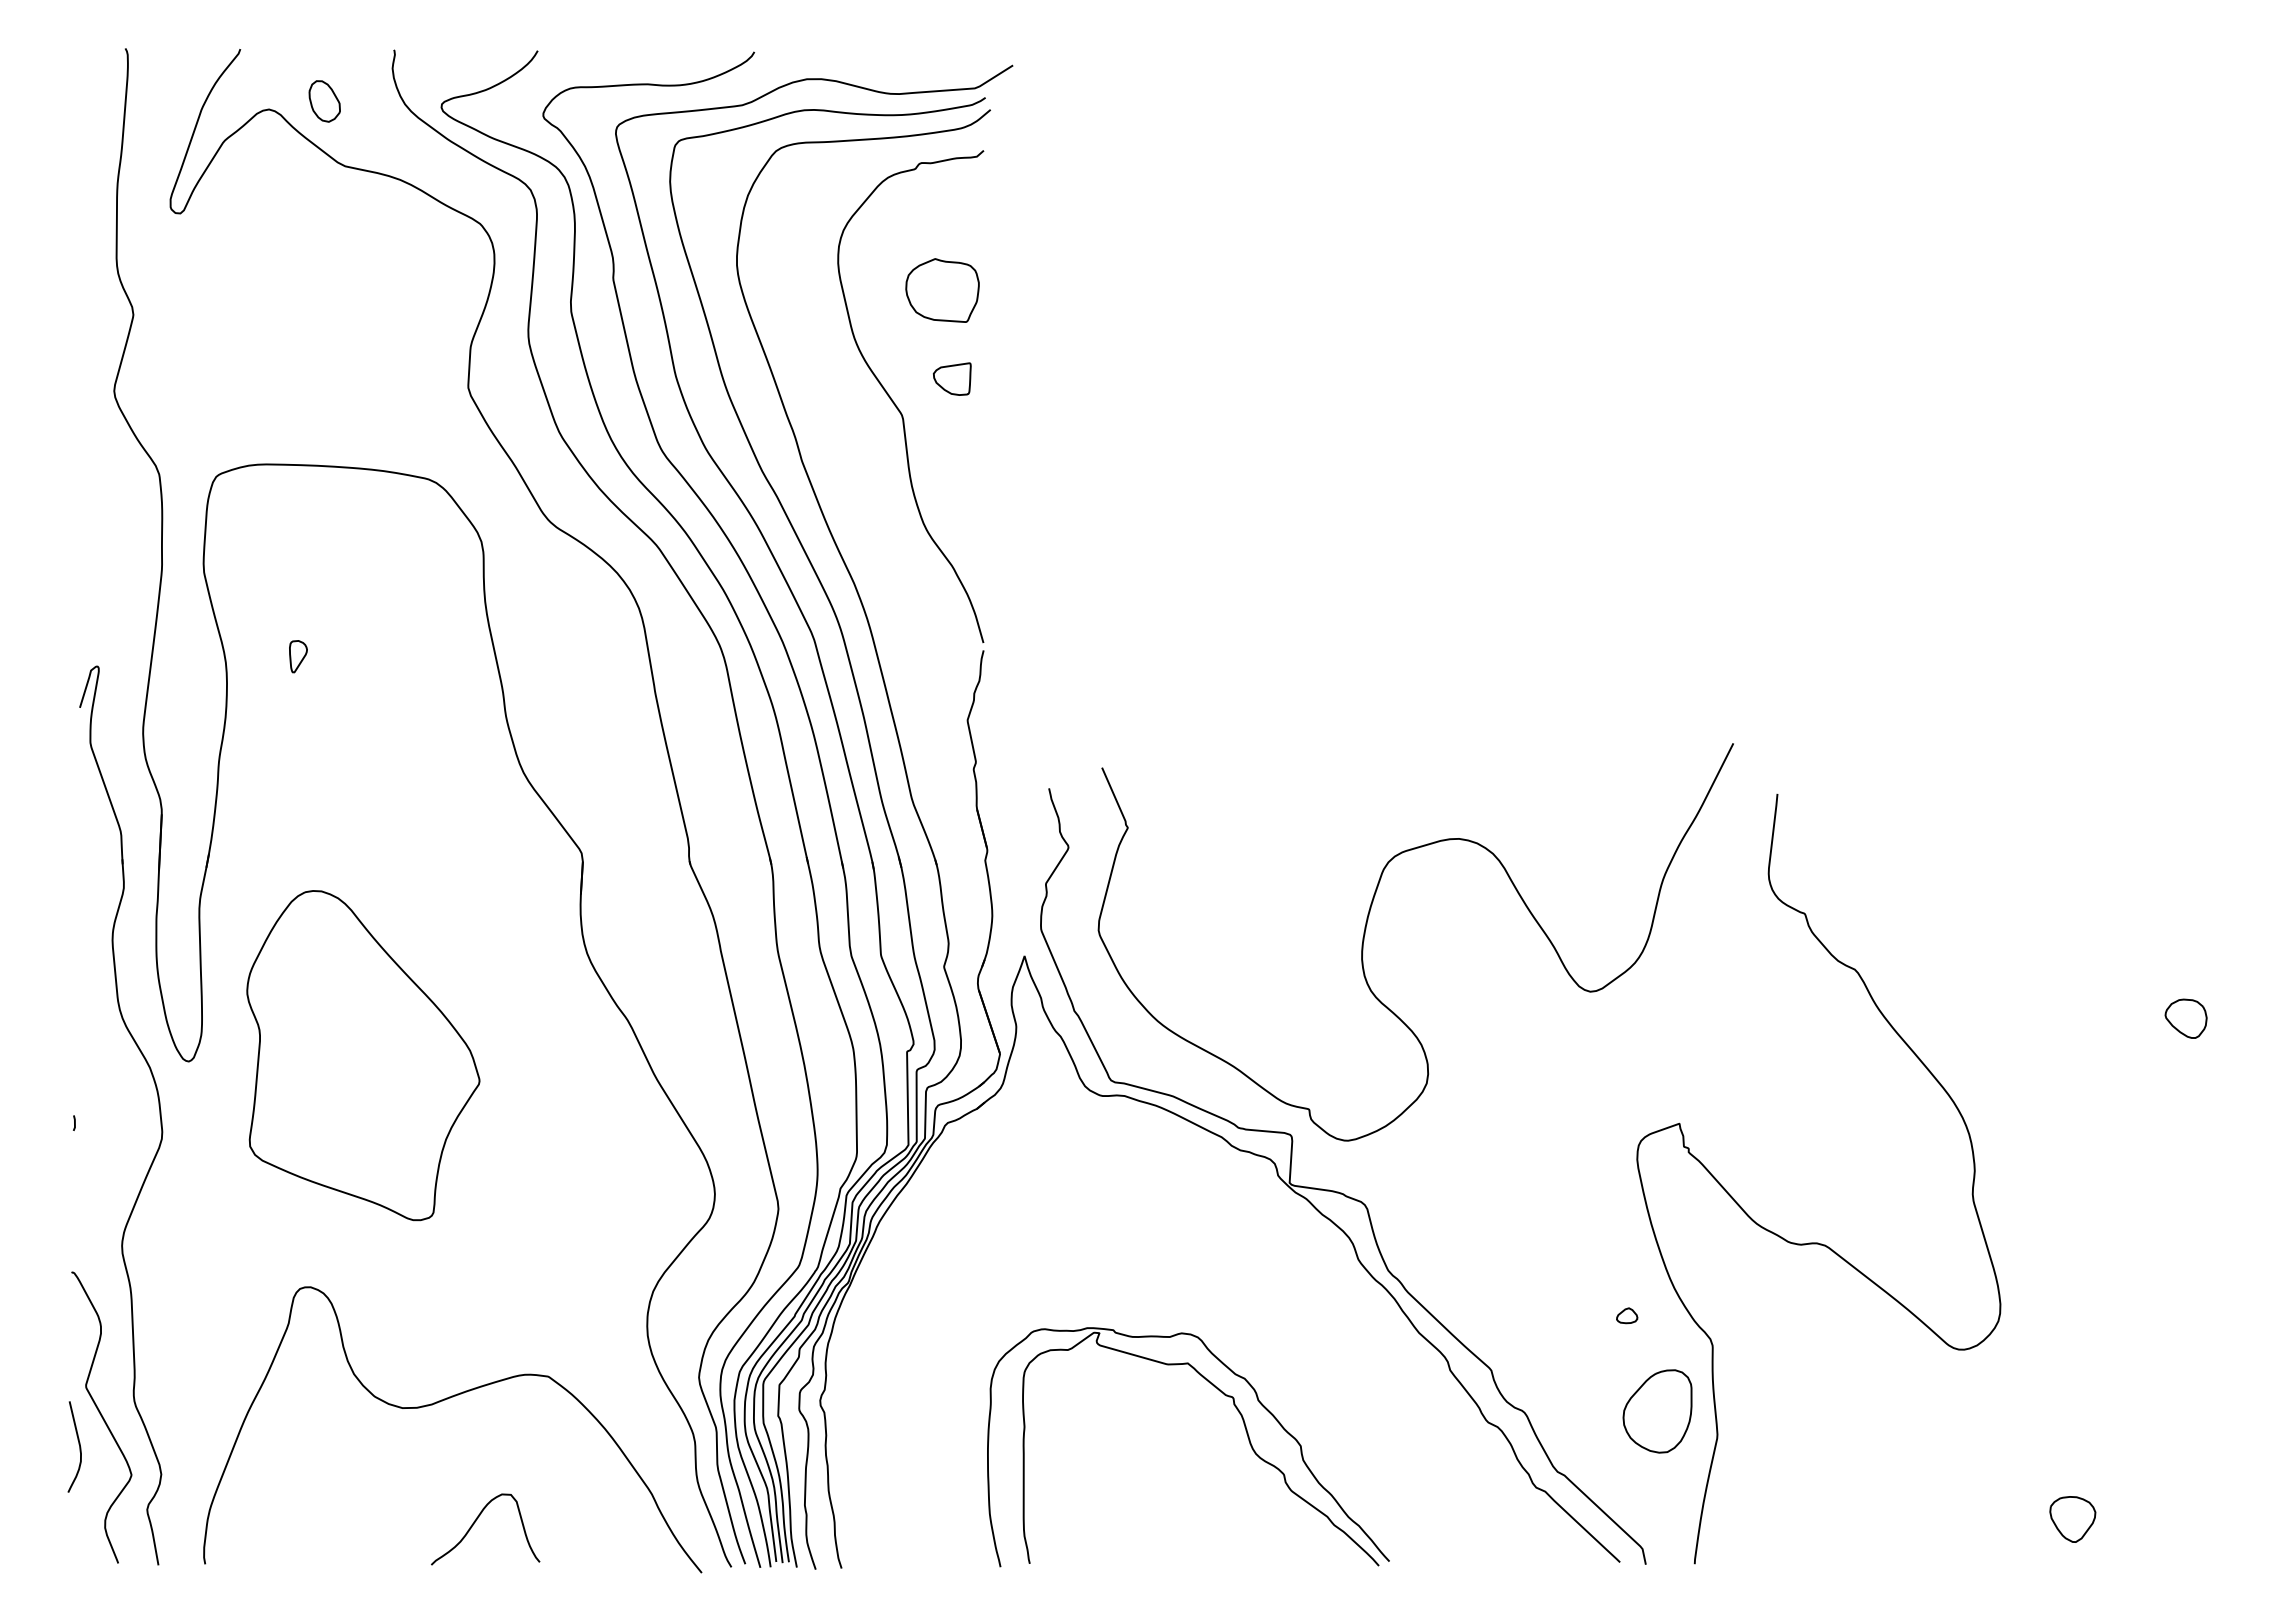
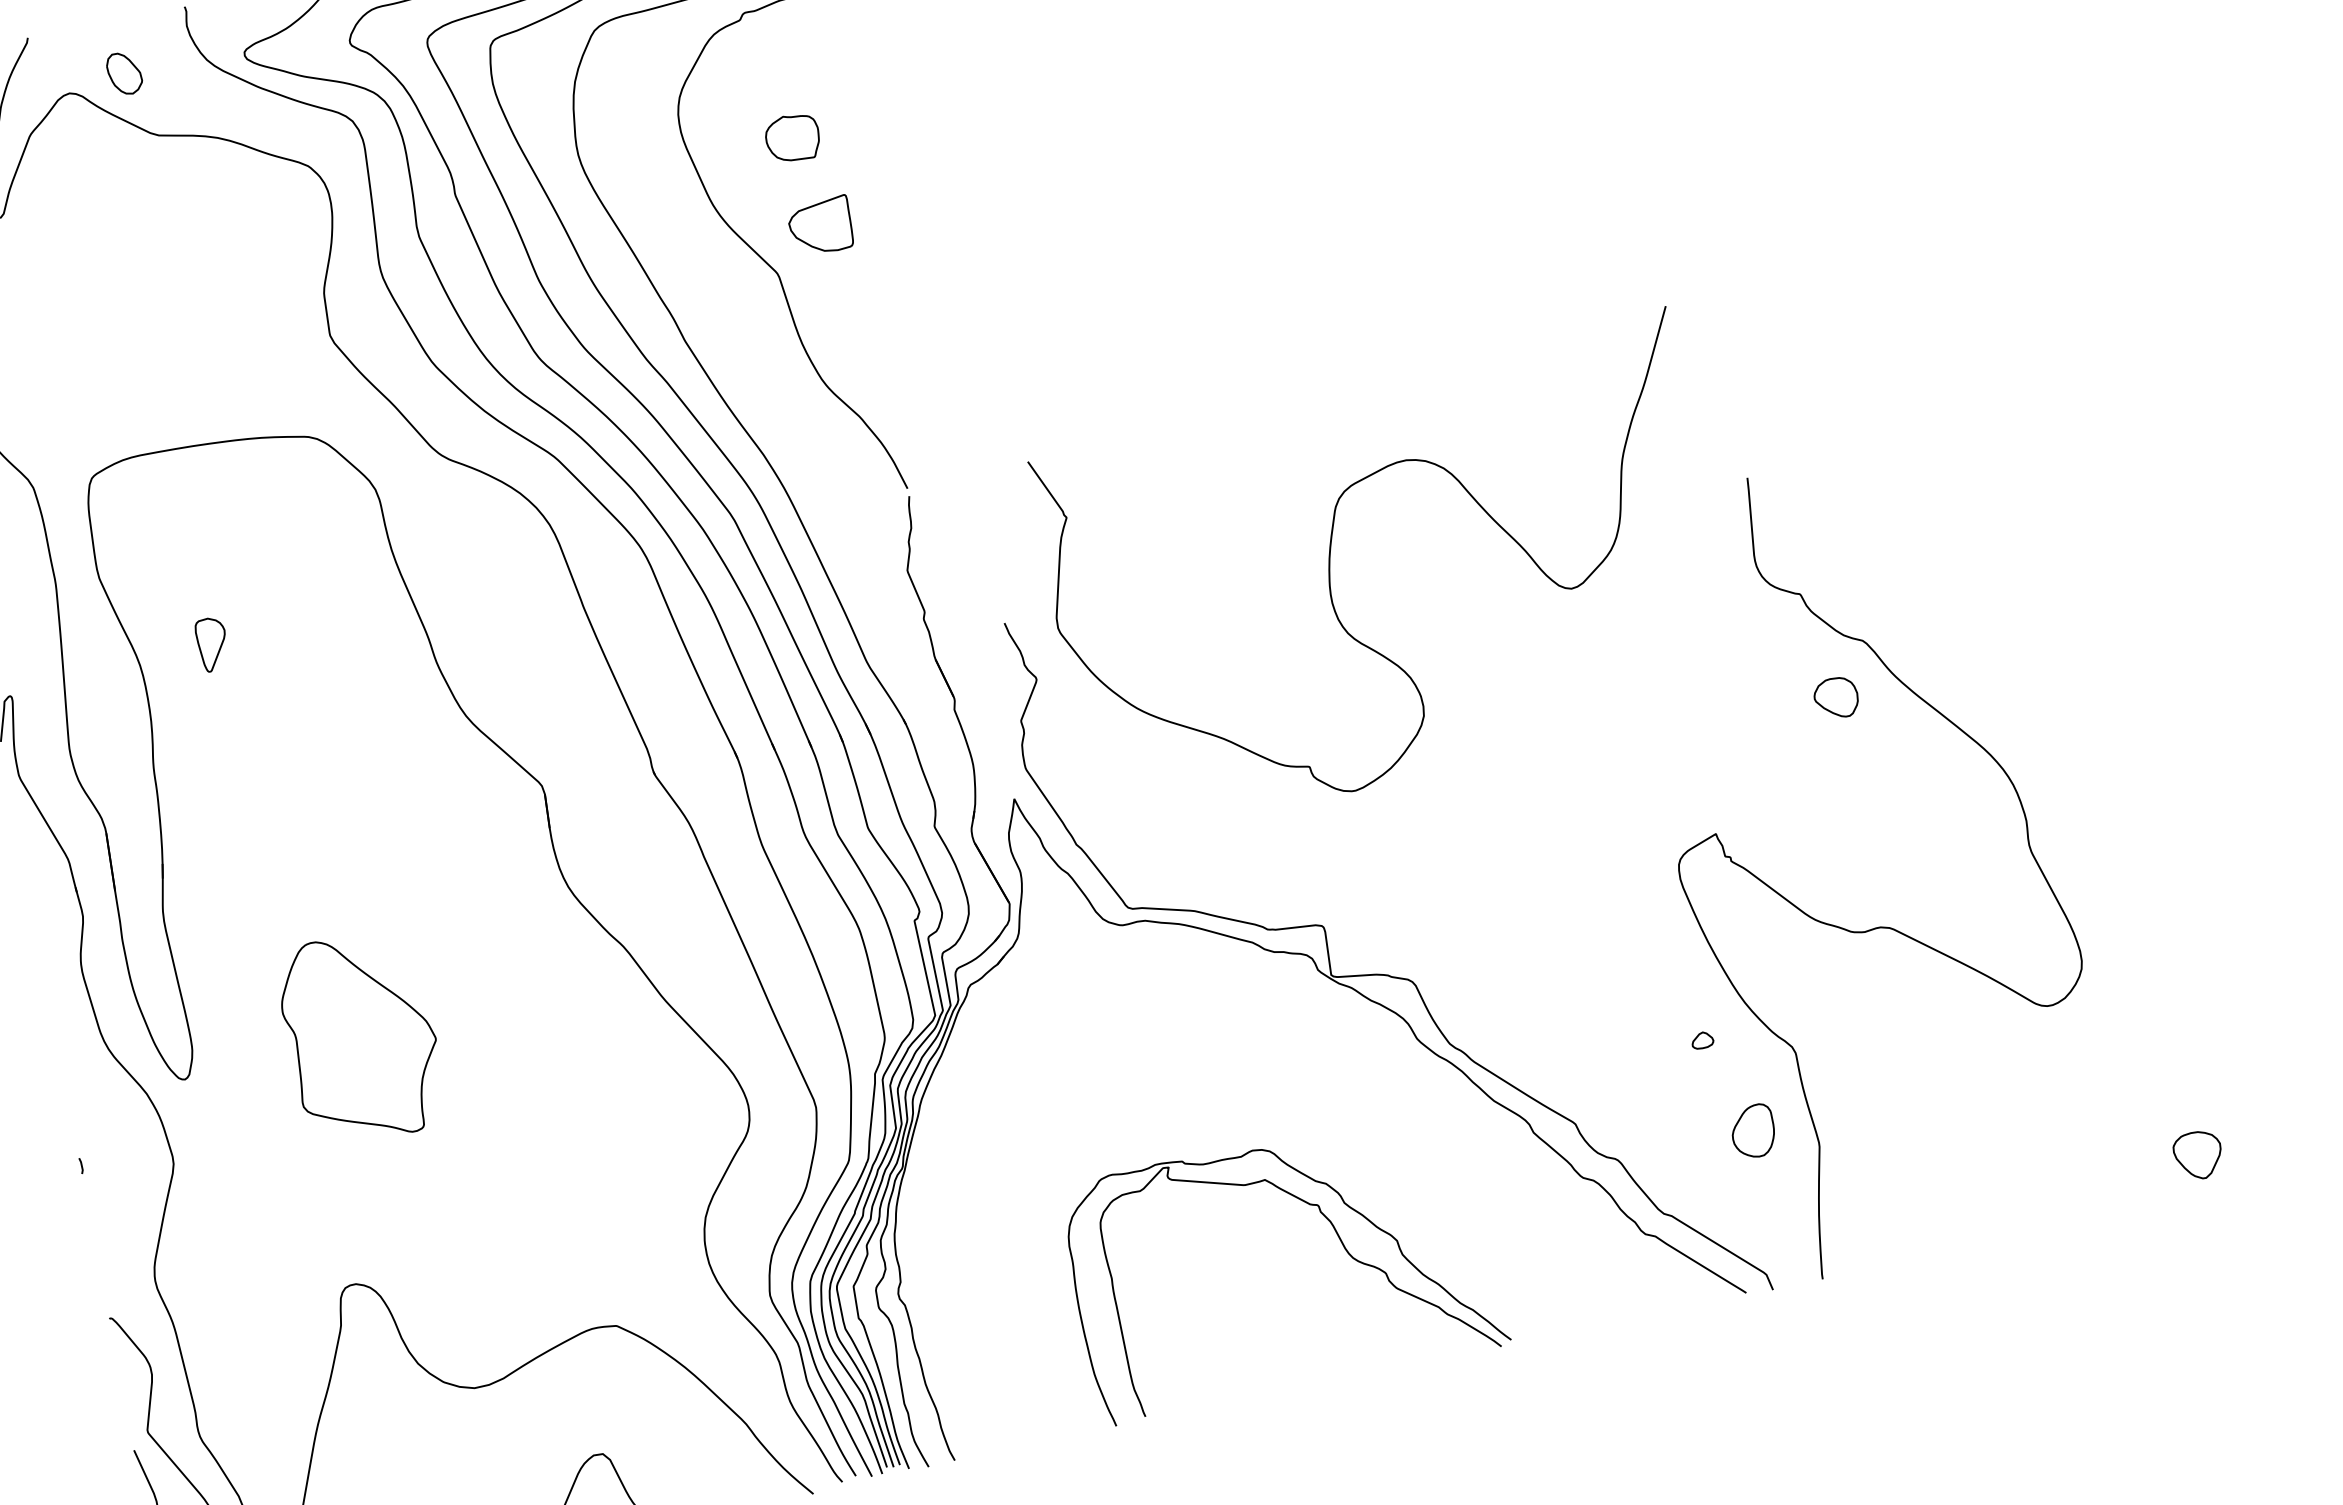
part: (942, 290) -> (792, 138), size x0.7
part: (952, 378) -> (821, 225), size x1.6
part: (298, 656) -> (212, 644), size x1.6
curve: (1365, 935) -> (1330, 578), moved
part: (2185, 1018) -> (1835, 698), moved
part: (363, 1055) -> (361, 1037), size x0.6
part: (1657, 1411) -> (1753, 1131), size x0.6

